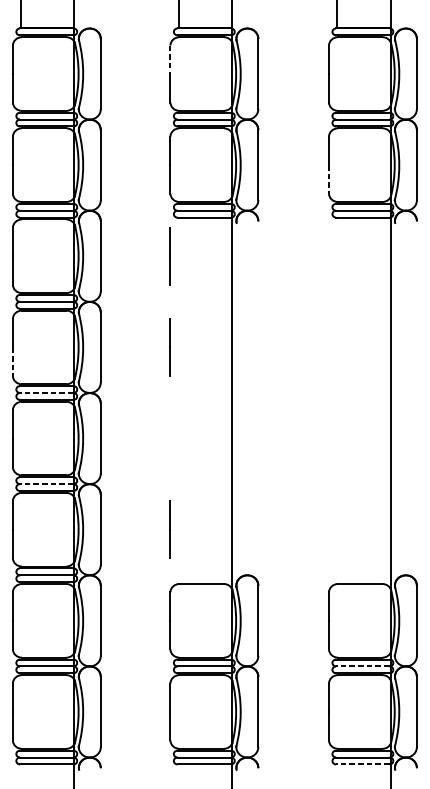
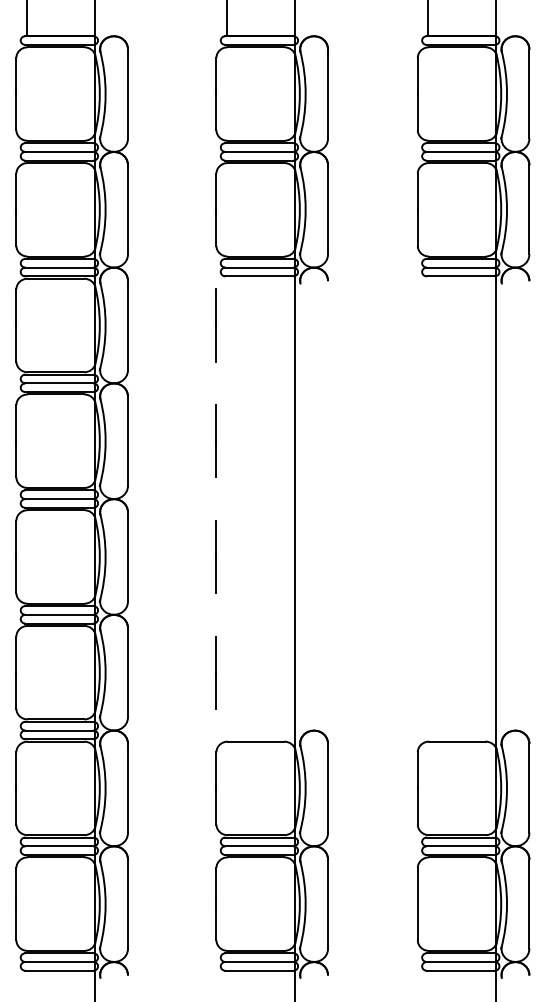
line: (170, 60) -> (216, 76), dashed -> solid
line: (328, 179) -> (417, 228), dashed -> solid
line: (13, 361) -> (16, 459), dashed -> solid
line: (46, 393) -> (59, 499), dashed -> solid
line: (169, 438) -> (215, 556), added
line: (46, 483) -> (59, 614), dashed -> solid
line: (362, 666) -> (460, 846), dashed -> solid
line: (362, 764) -> (460, 970), dashed -> solid

